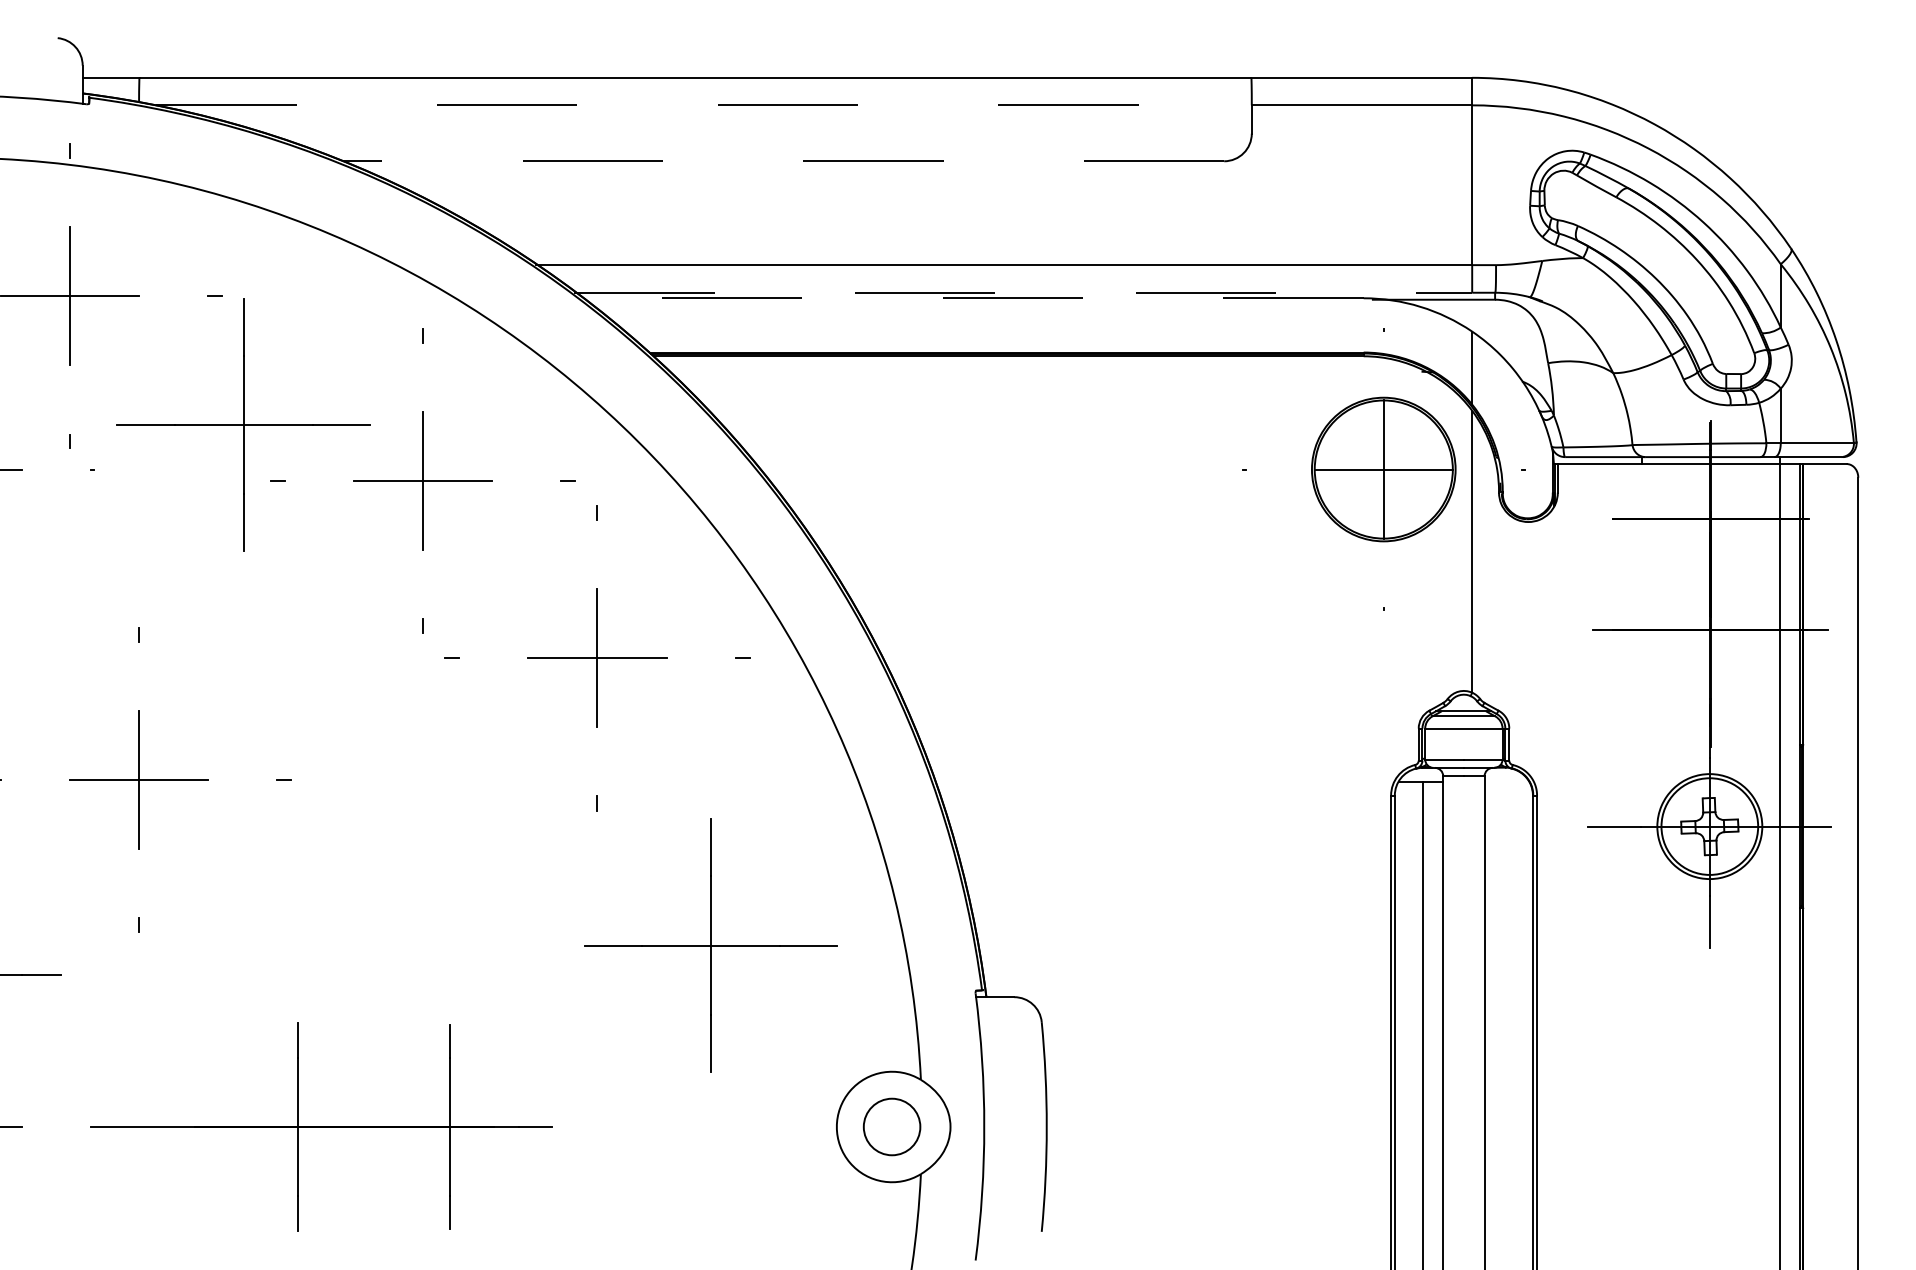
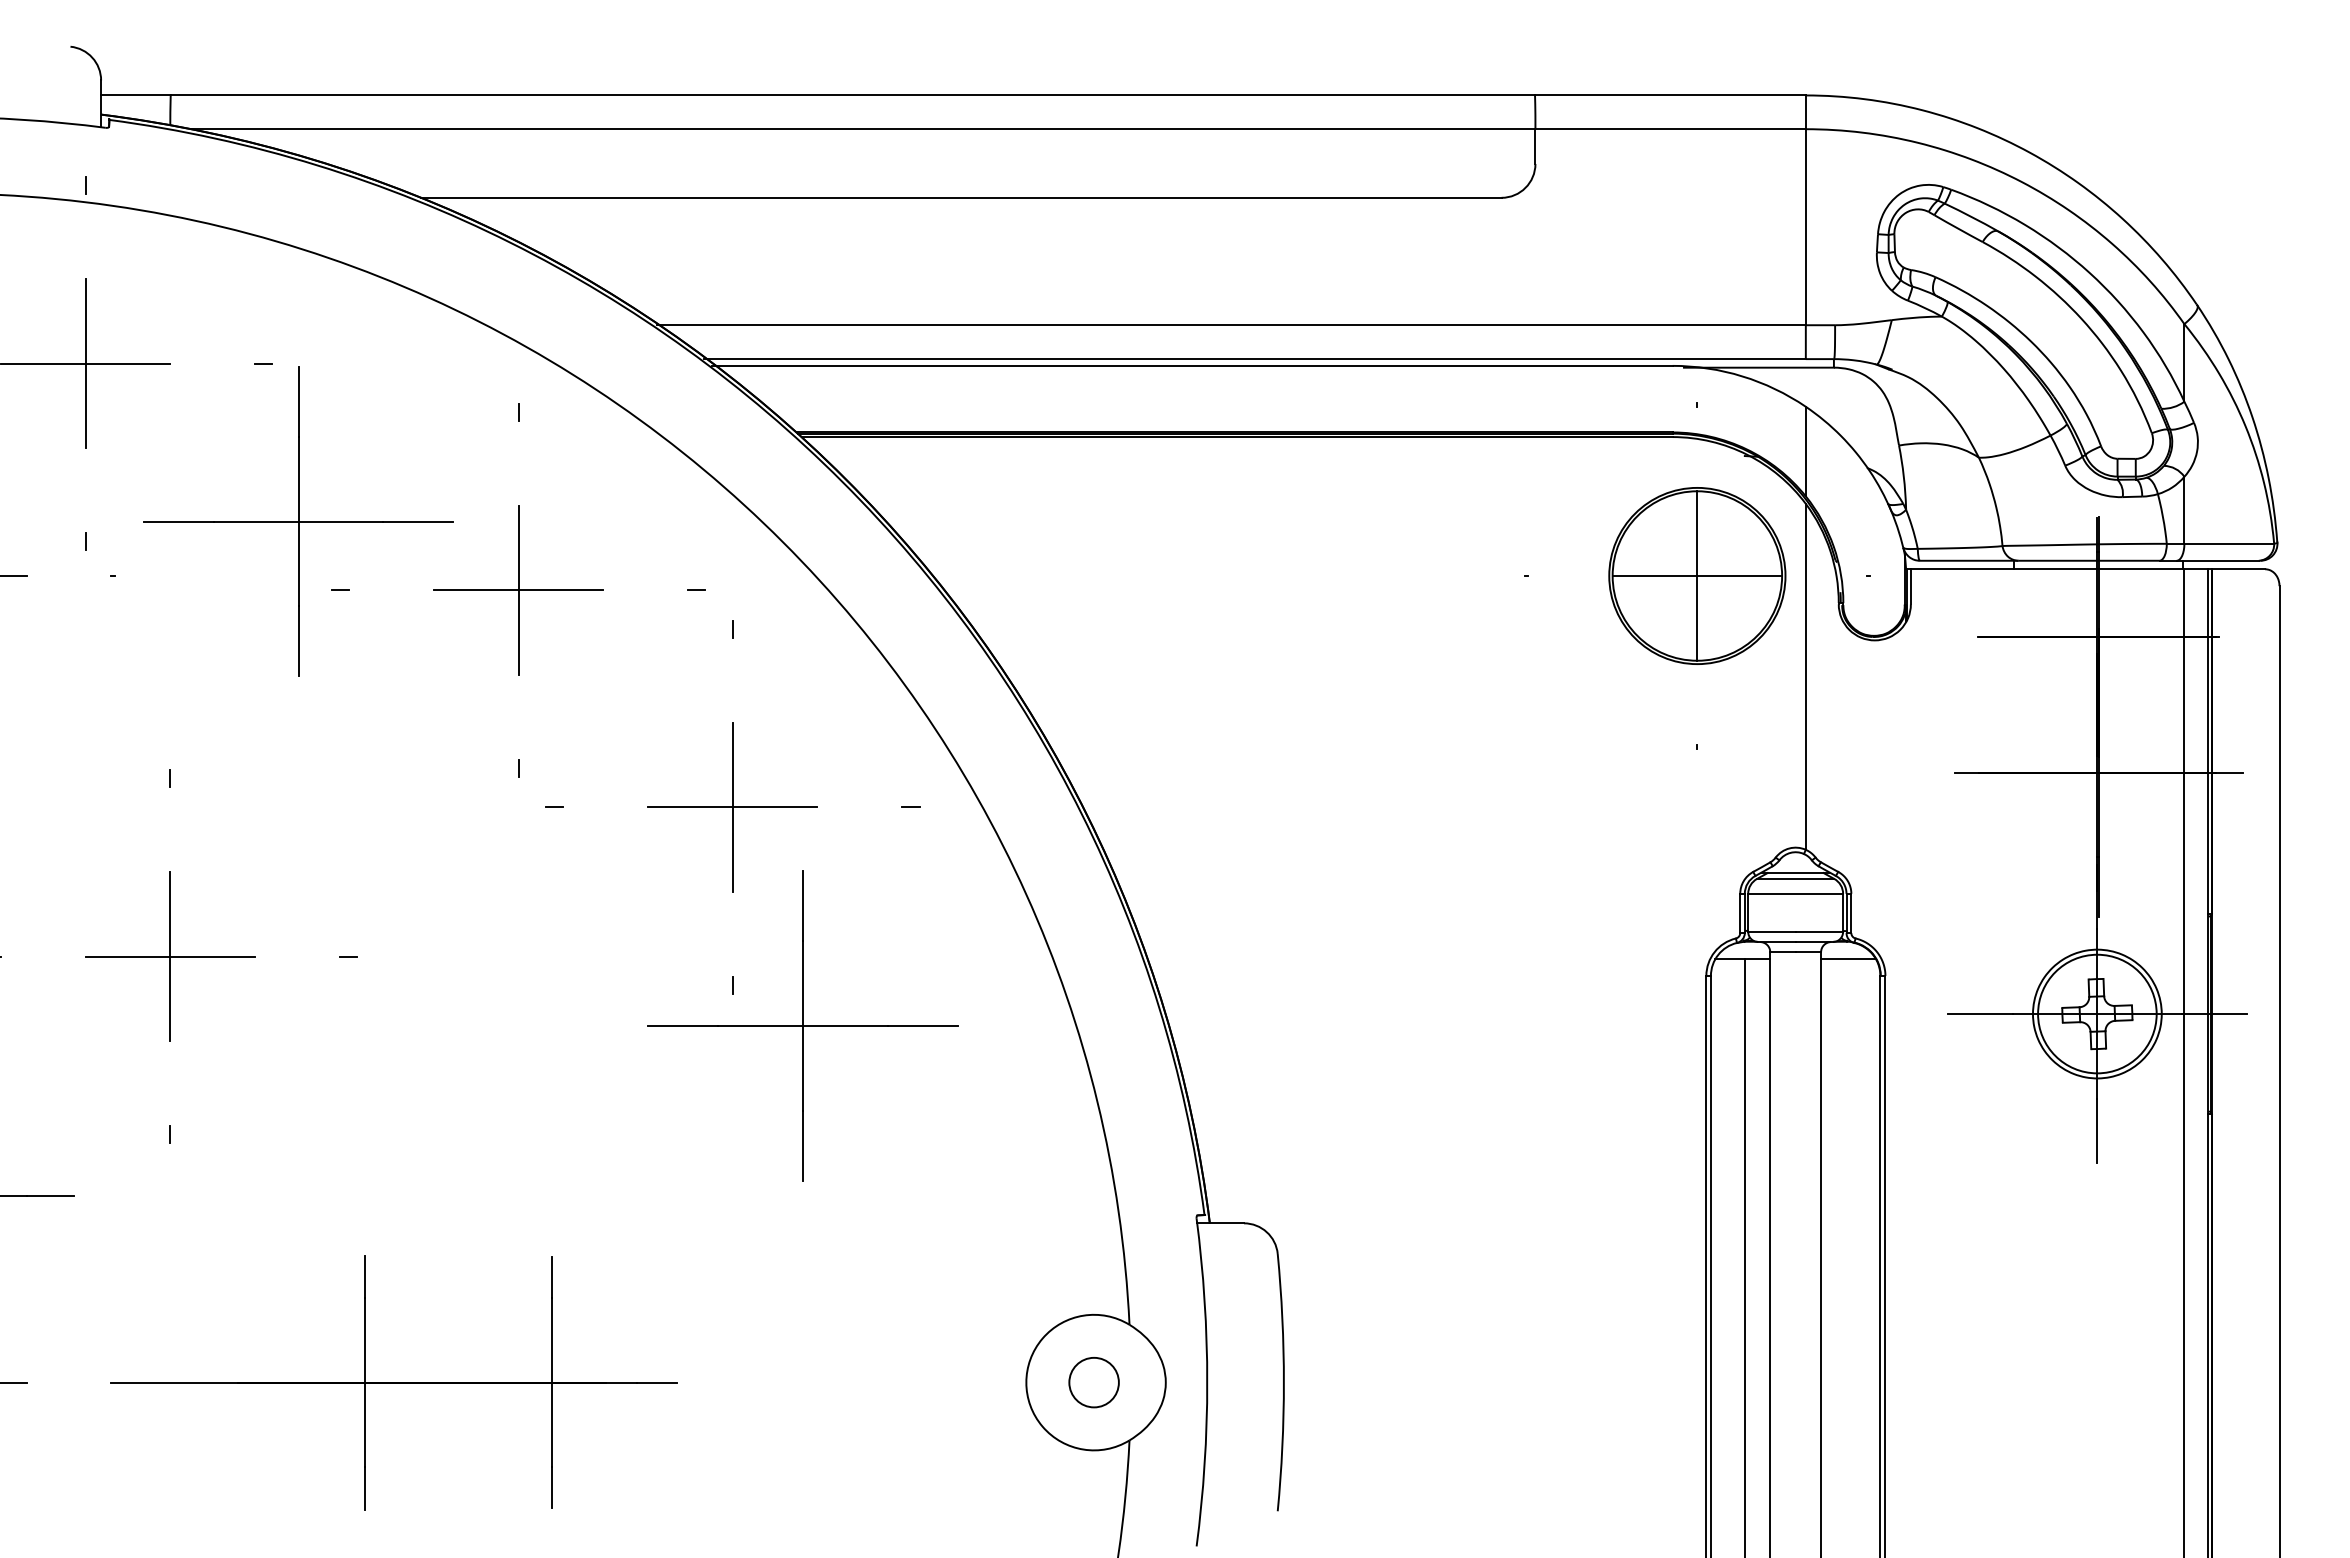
line: (704, 105) -> (863, 129), dashed -> solid
line: (783, 161) -> (960, 197), dashed -> solid
line: (1022, 293) -> (1254, 359), dashed -> solid
line: (972, 297) -> (1192, 365), dashed -> solid
line: (1506, 781) -> (1848, 958), added
part: (710, 945) -> (802, 1025), moved
circle: (891, 1126) -> (1093, 1382), size x0.71

